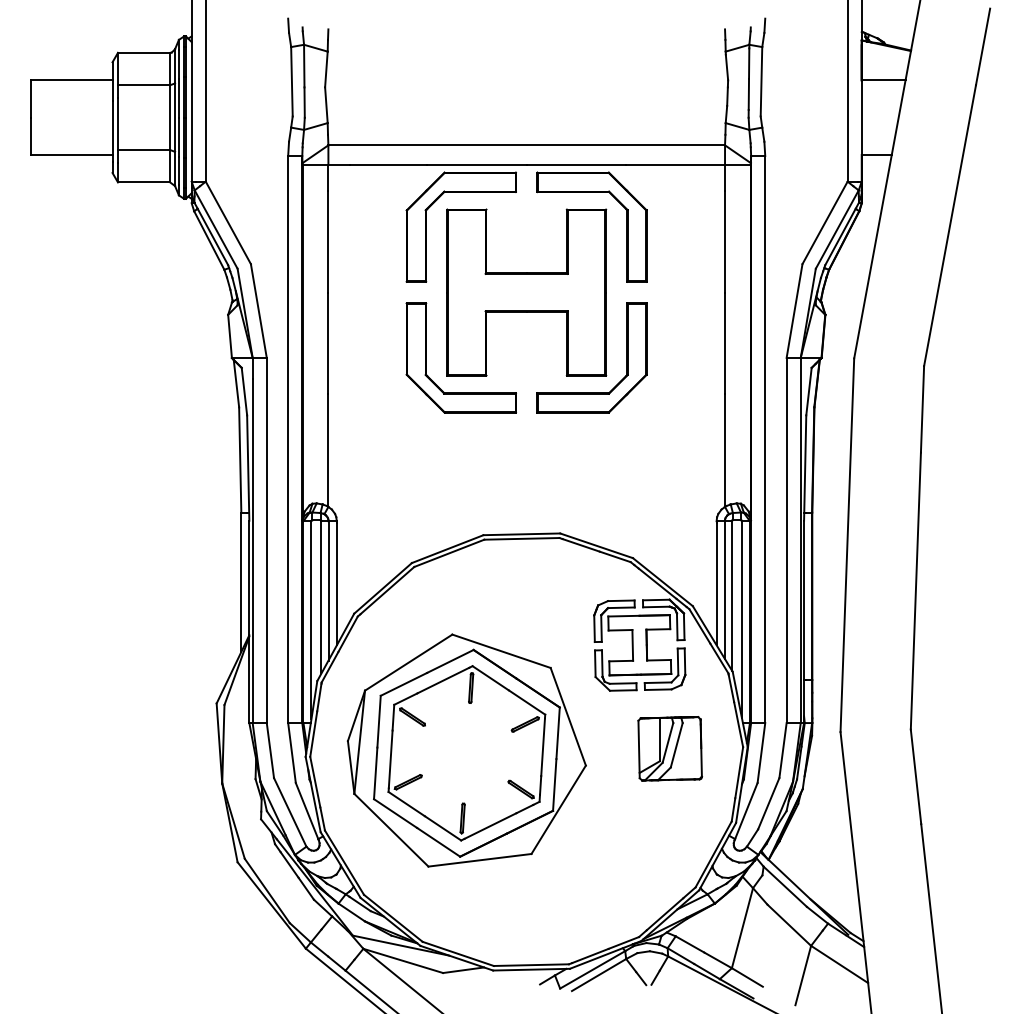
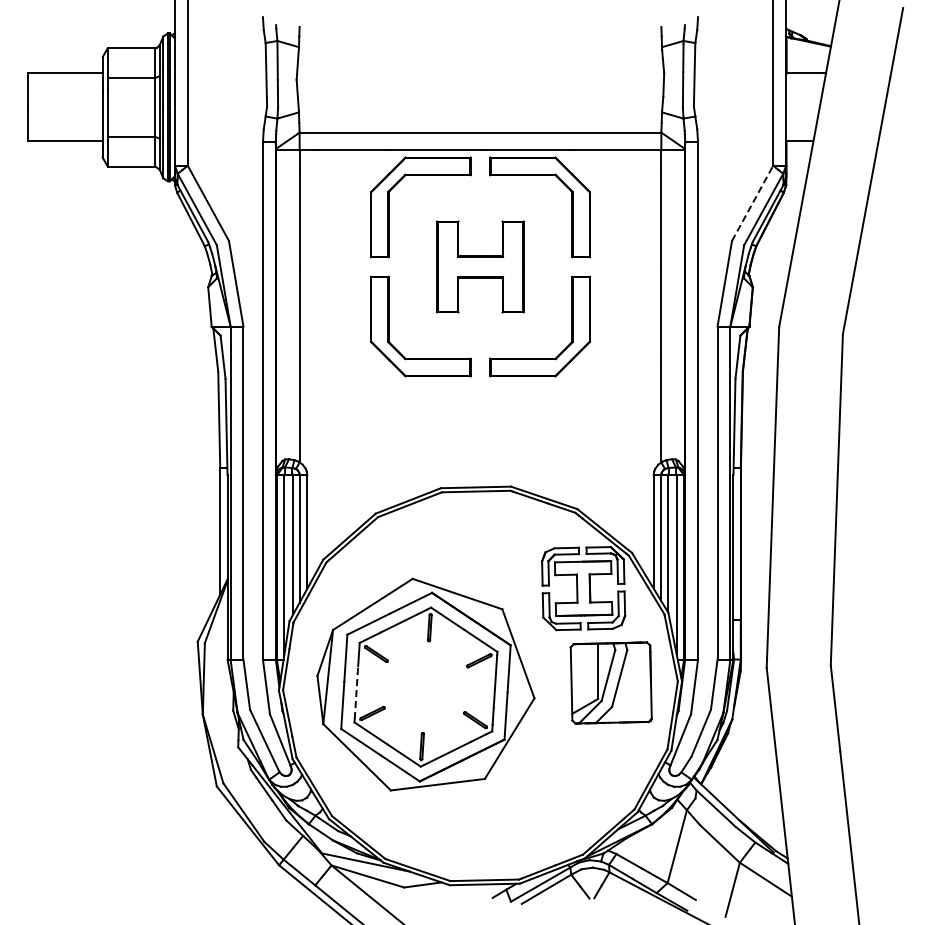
line: (824, 223) -> (752, 203), solid -> dashed
part: (526, 292) -> (480, 266), size x0.6
part: (670, 748) -> (611, 682), size x1.4
line: (390, 759) -> (356, 692), solid -> dashed

